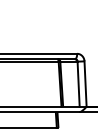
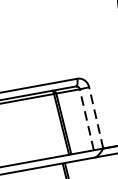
line: (78, 84) -> (86, 120), solid -> dashed
line: (85, 84) -> (96, 118), solid -> dashed

